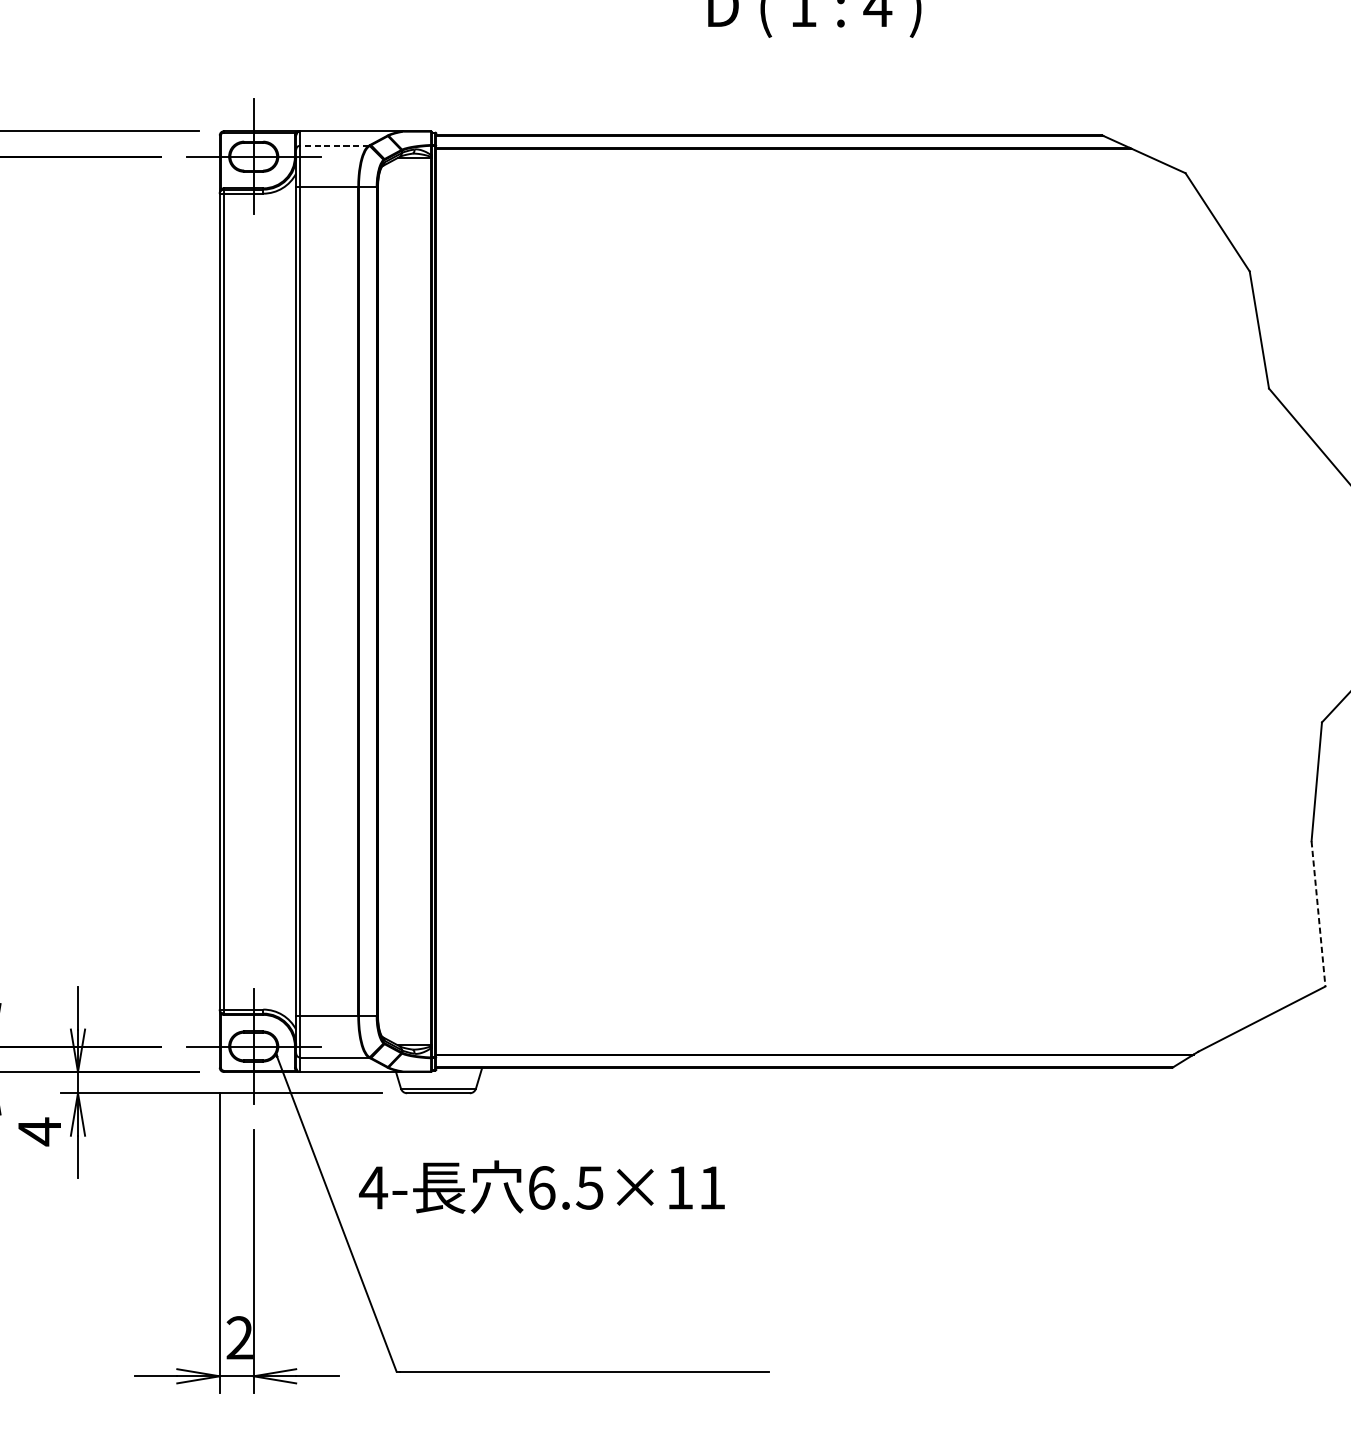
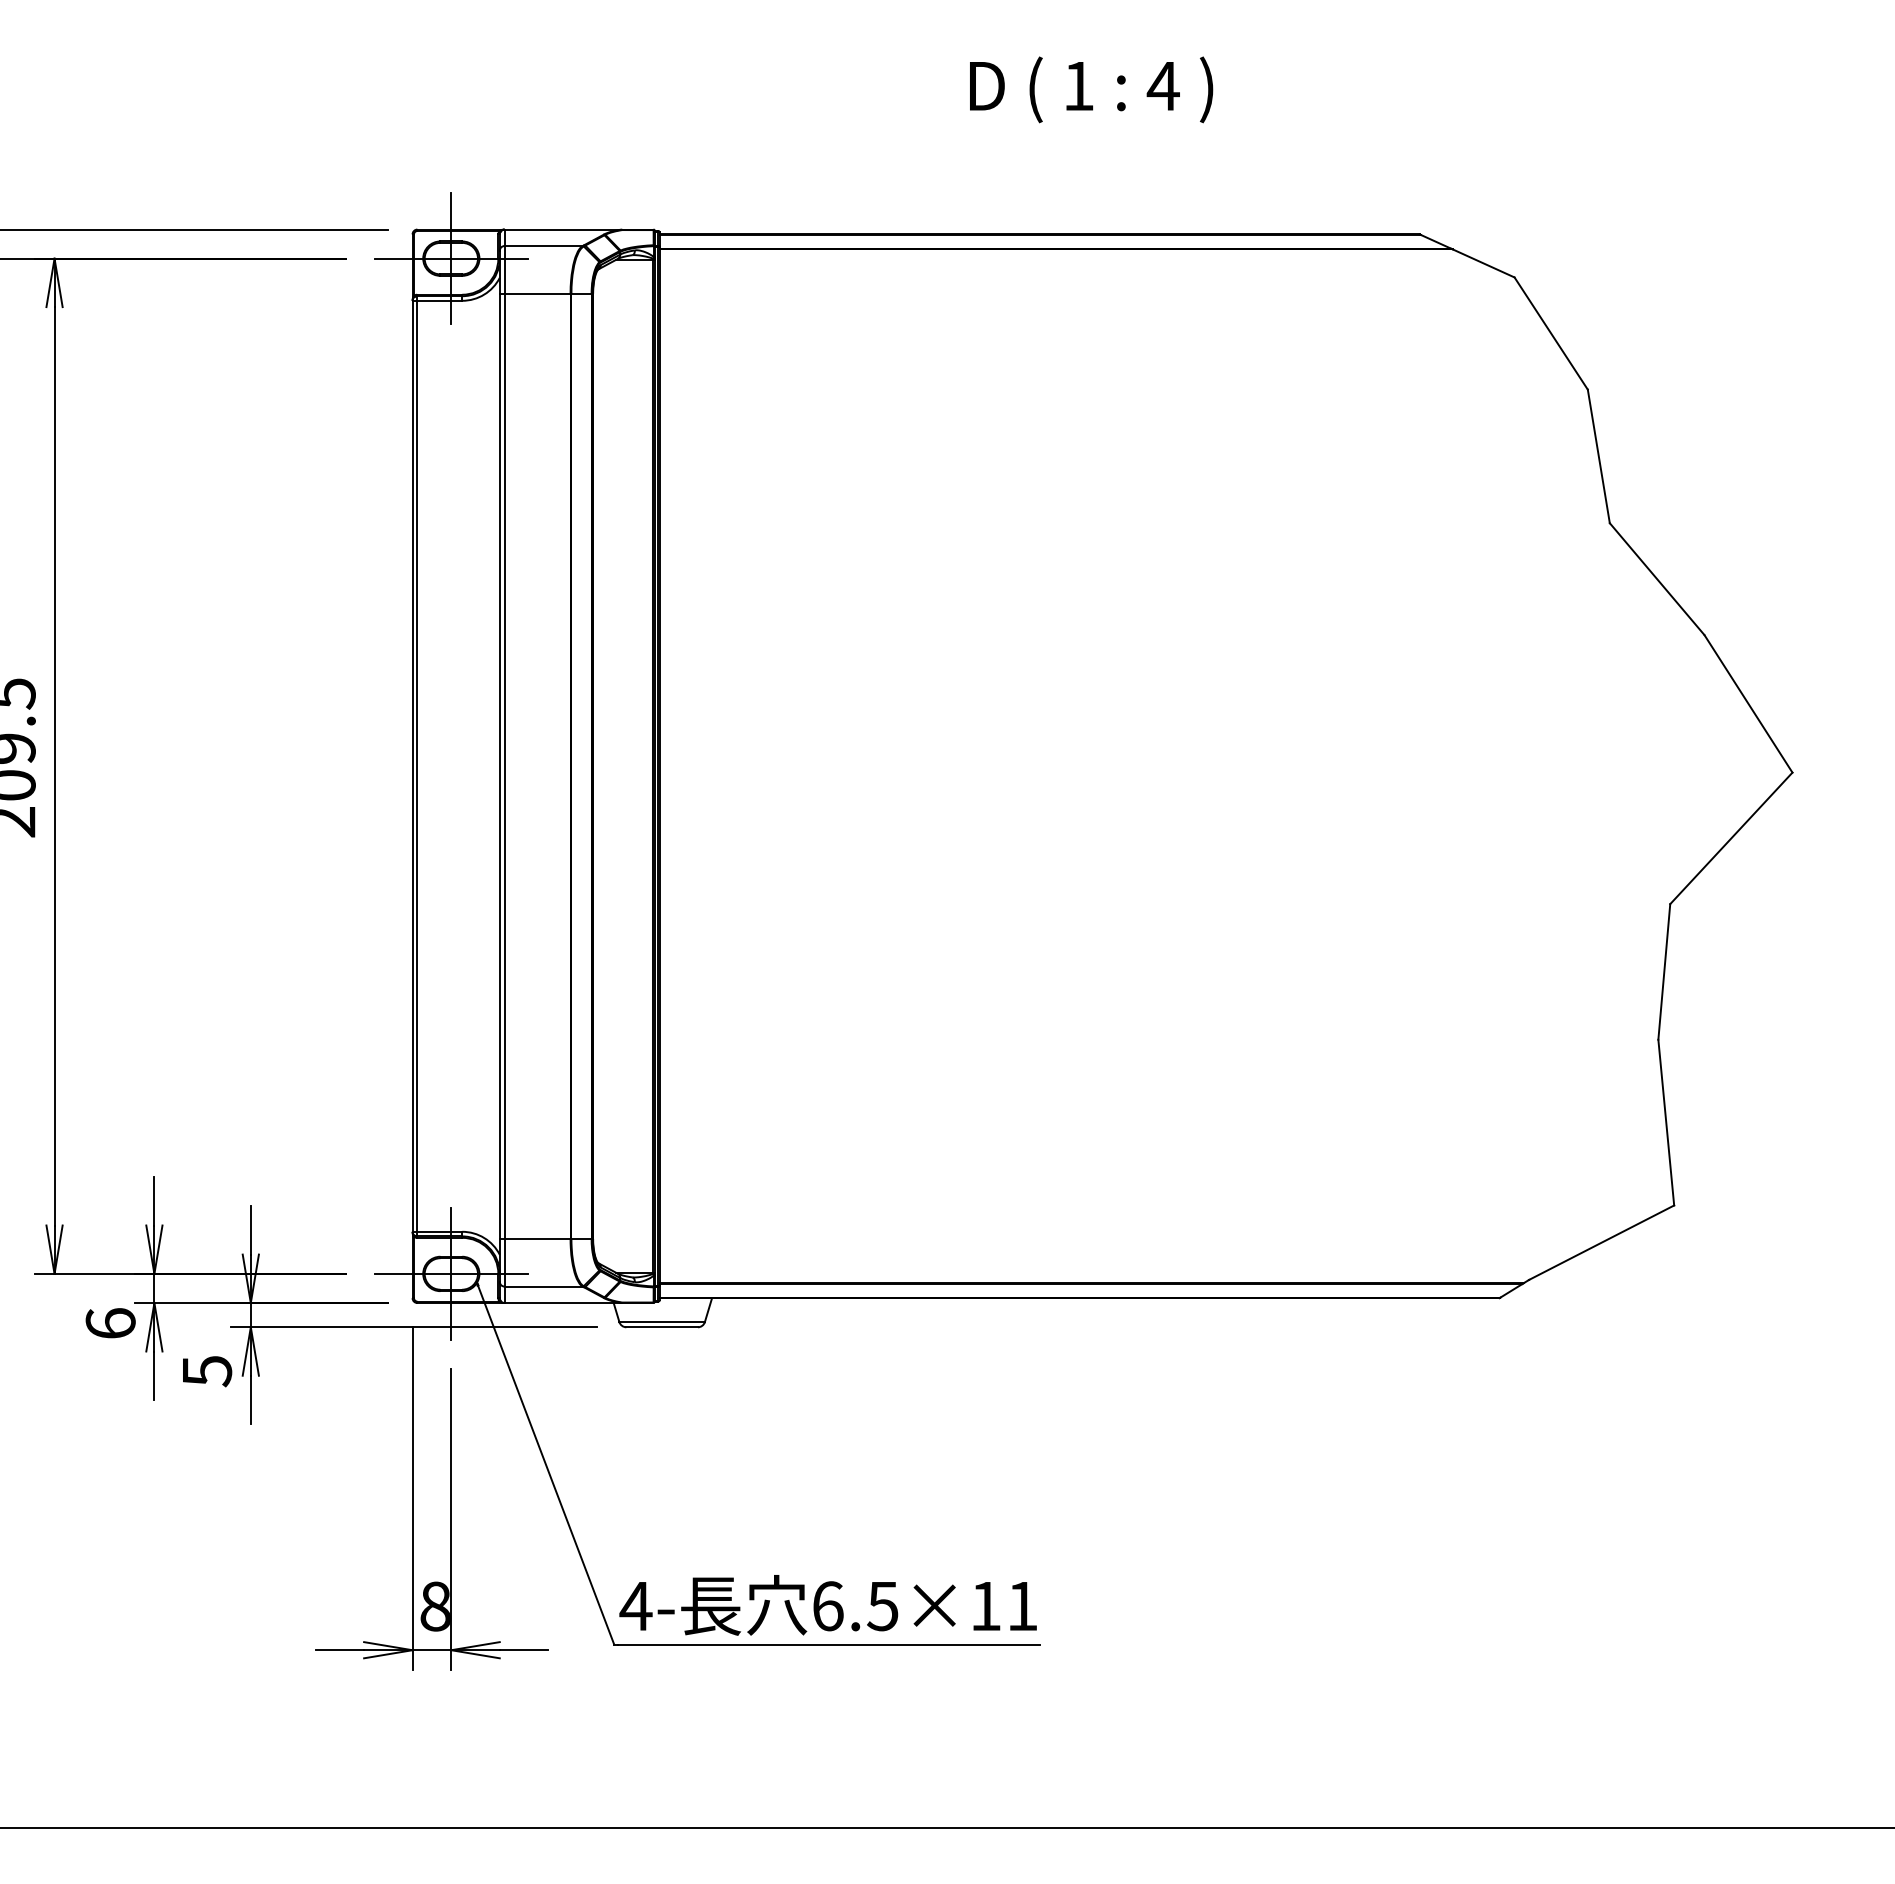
line: (334, 146) -> (543, 246), dashed -> solid
line: (1318, 914) -> (1666, 1123), dashed -> solid
text: (40, 1131) -> (207, 1370), 4 -> 5
text: (541, 1187) -> (827, 1605), moved
text: (238, 1337) -> (434, 1606), 2 -> 8

